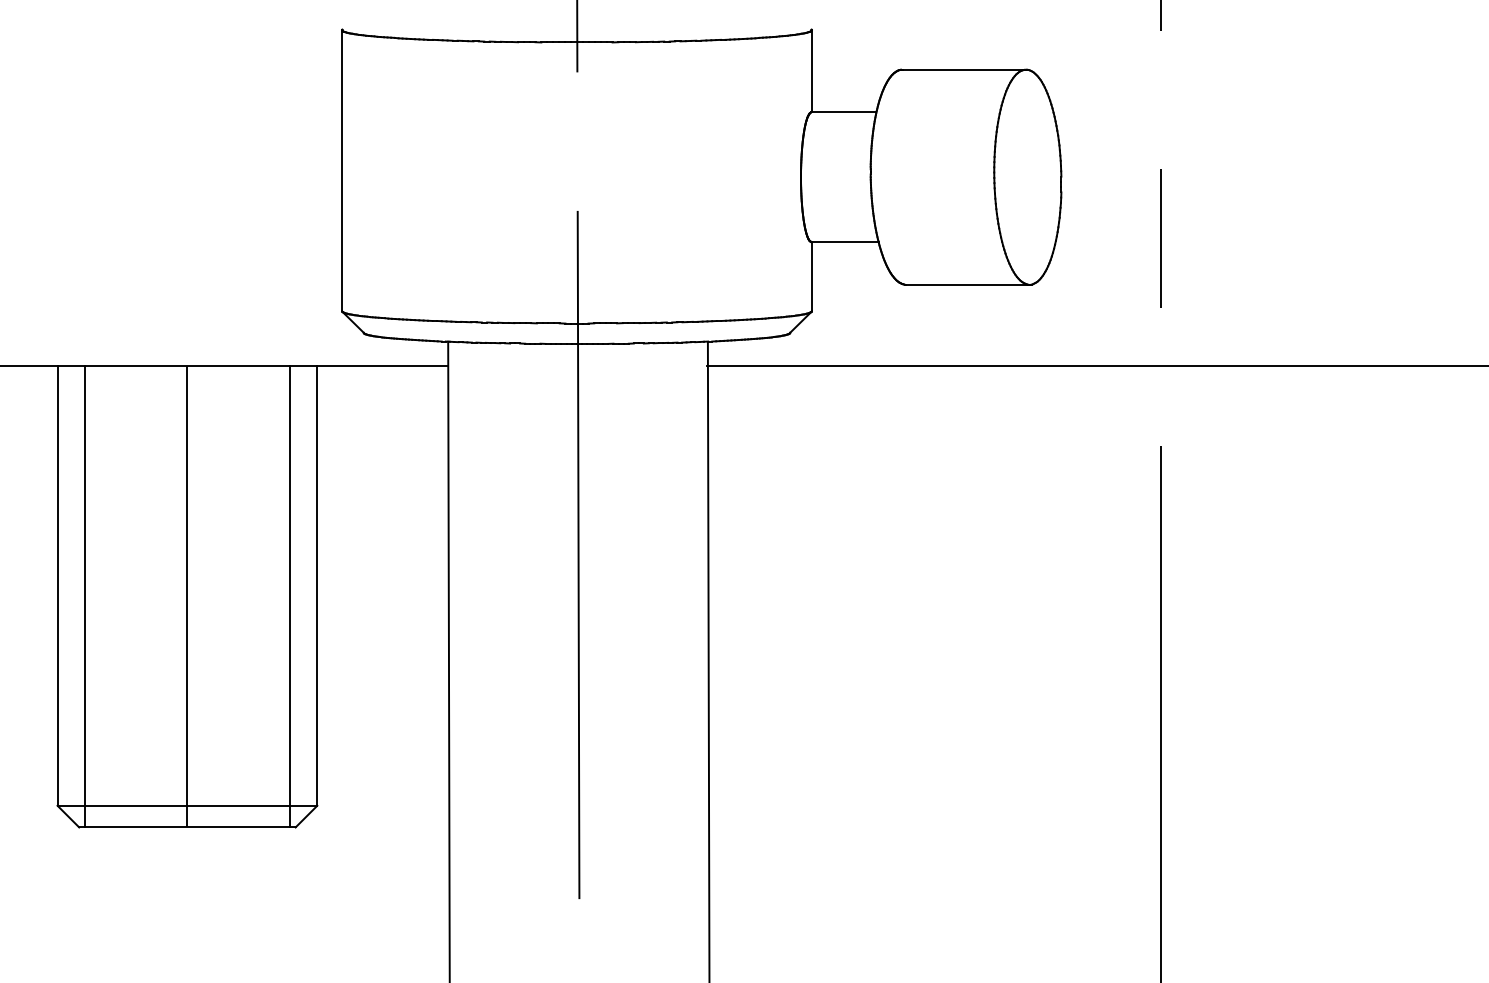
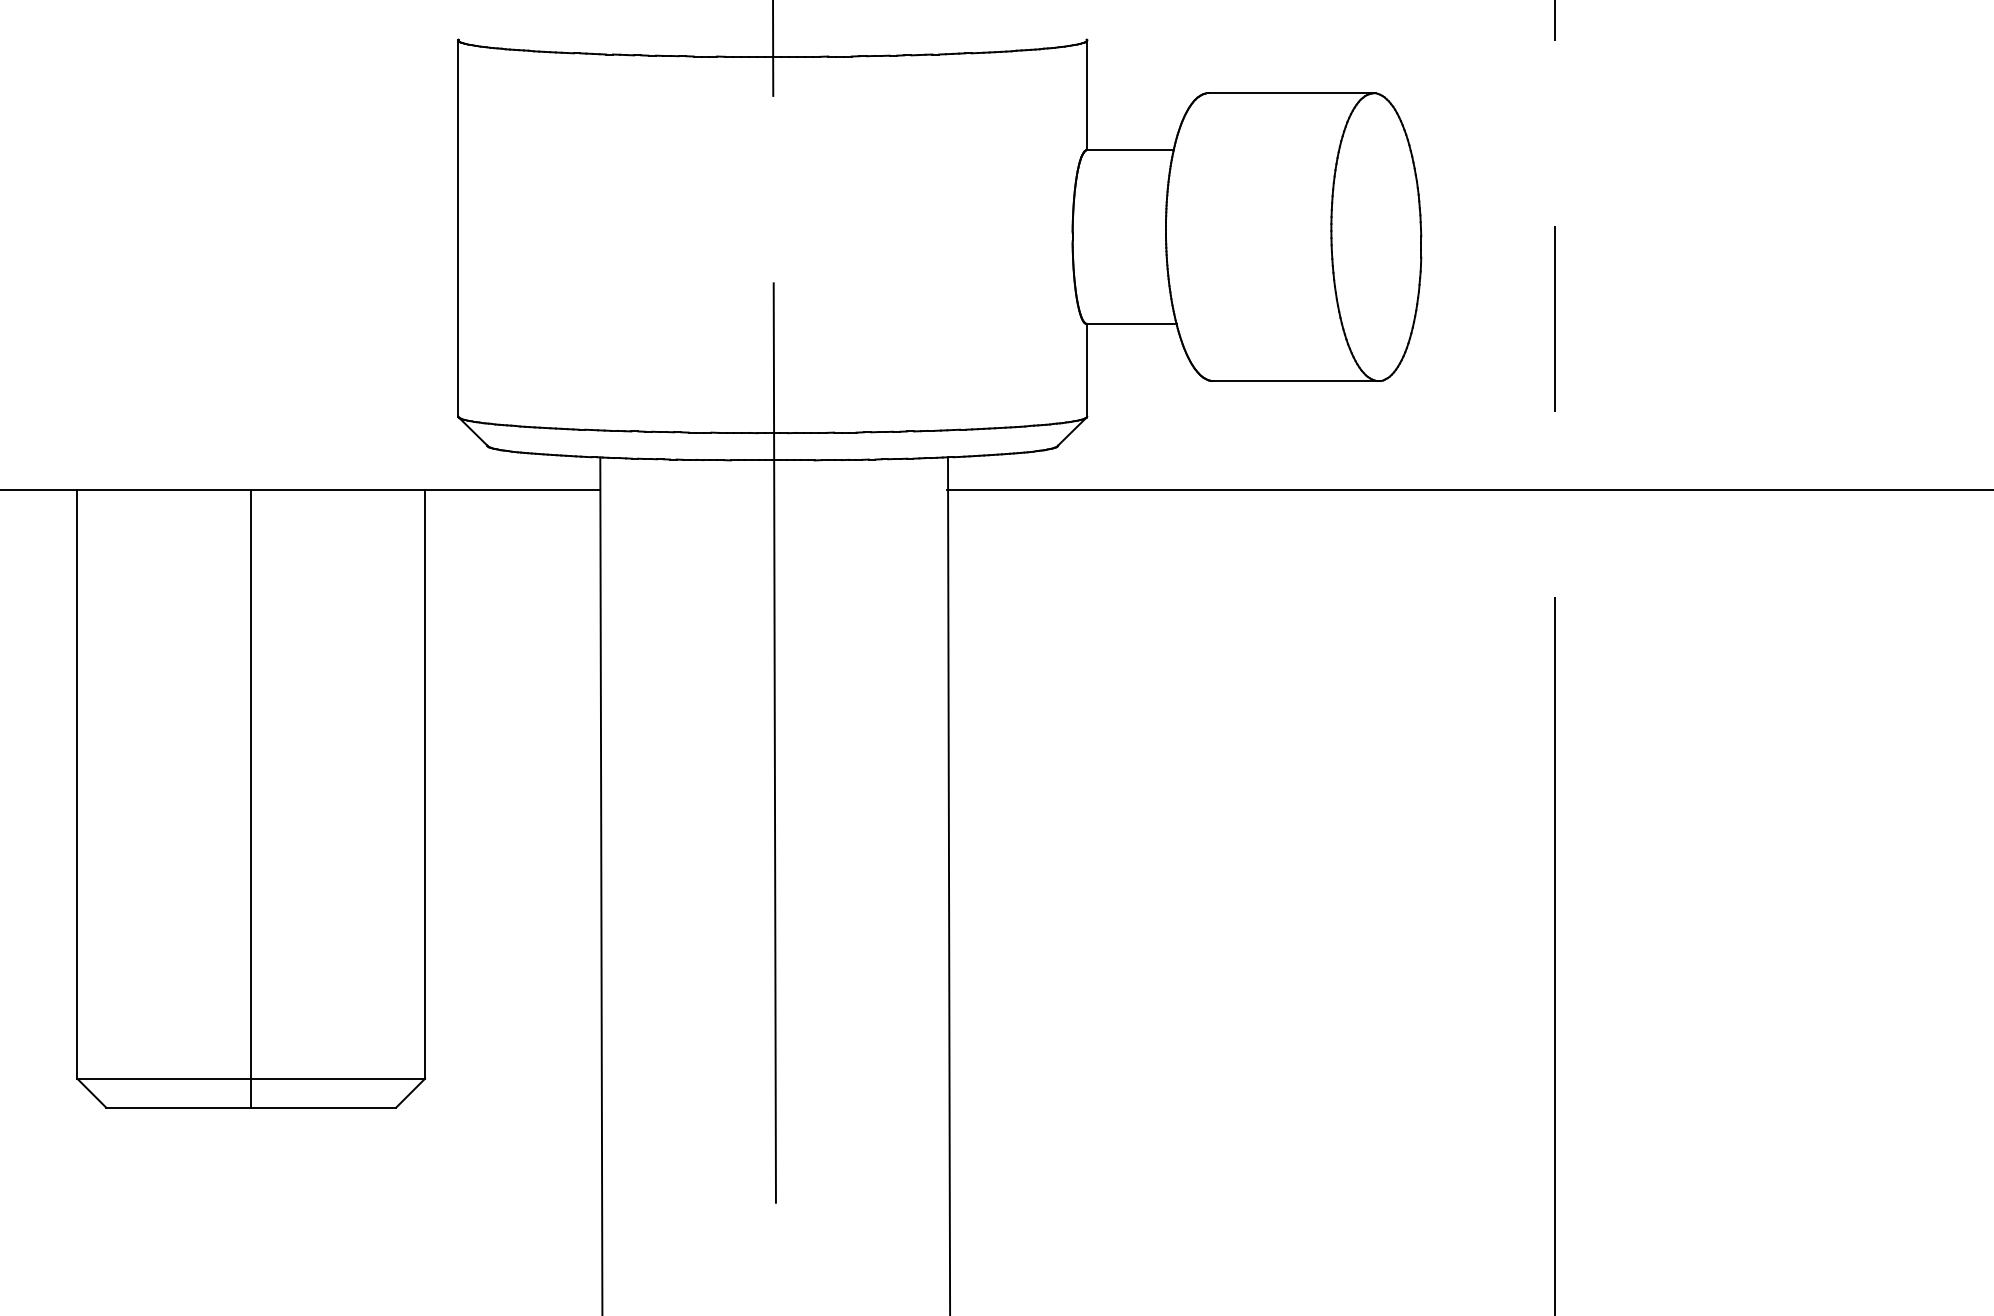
line: (84, 596) -> (113, 798), removed
line: (290, 596) -> (389, 798), removed

